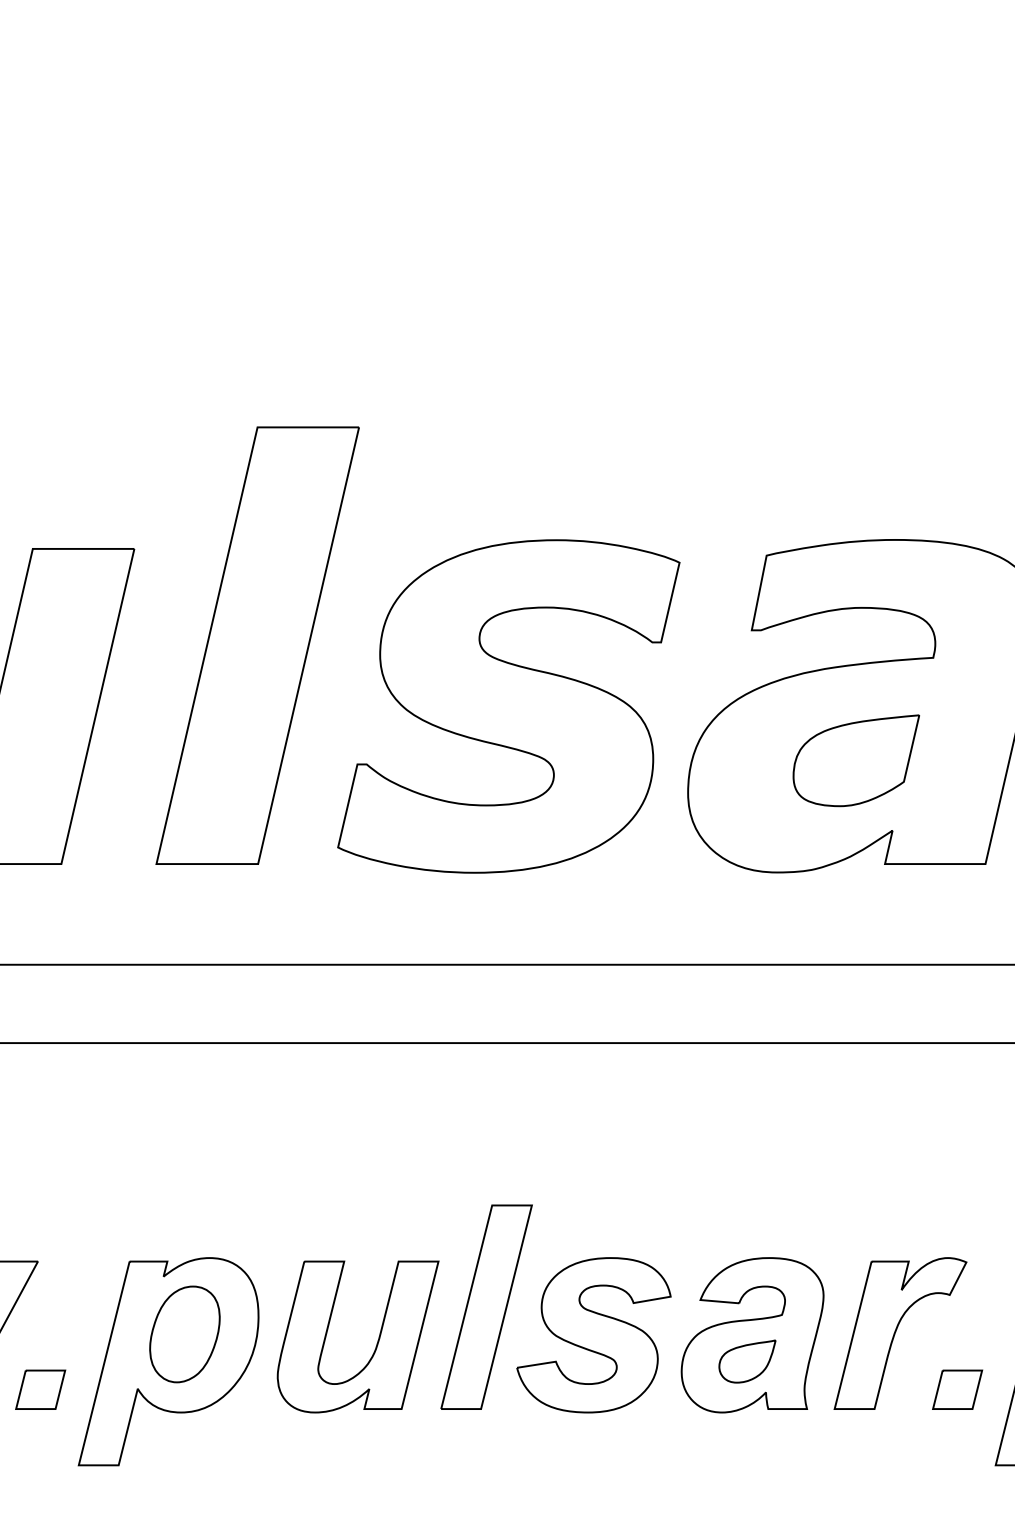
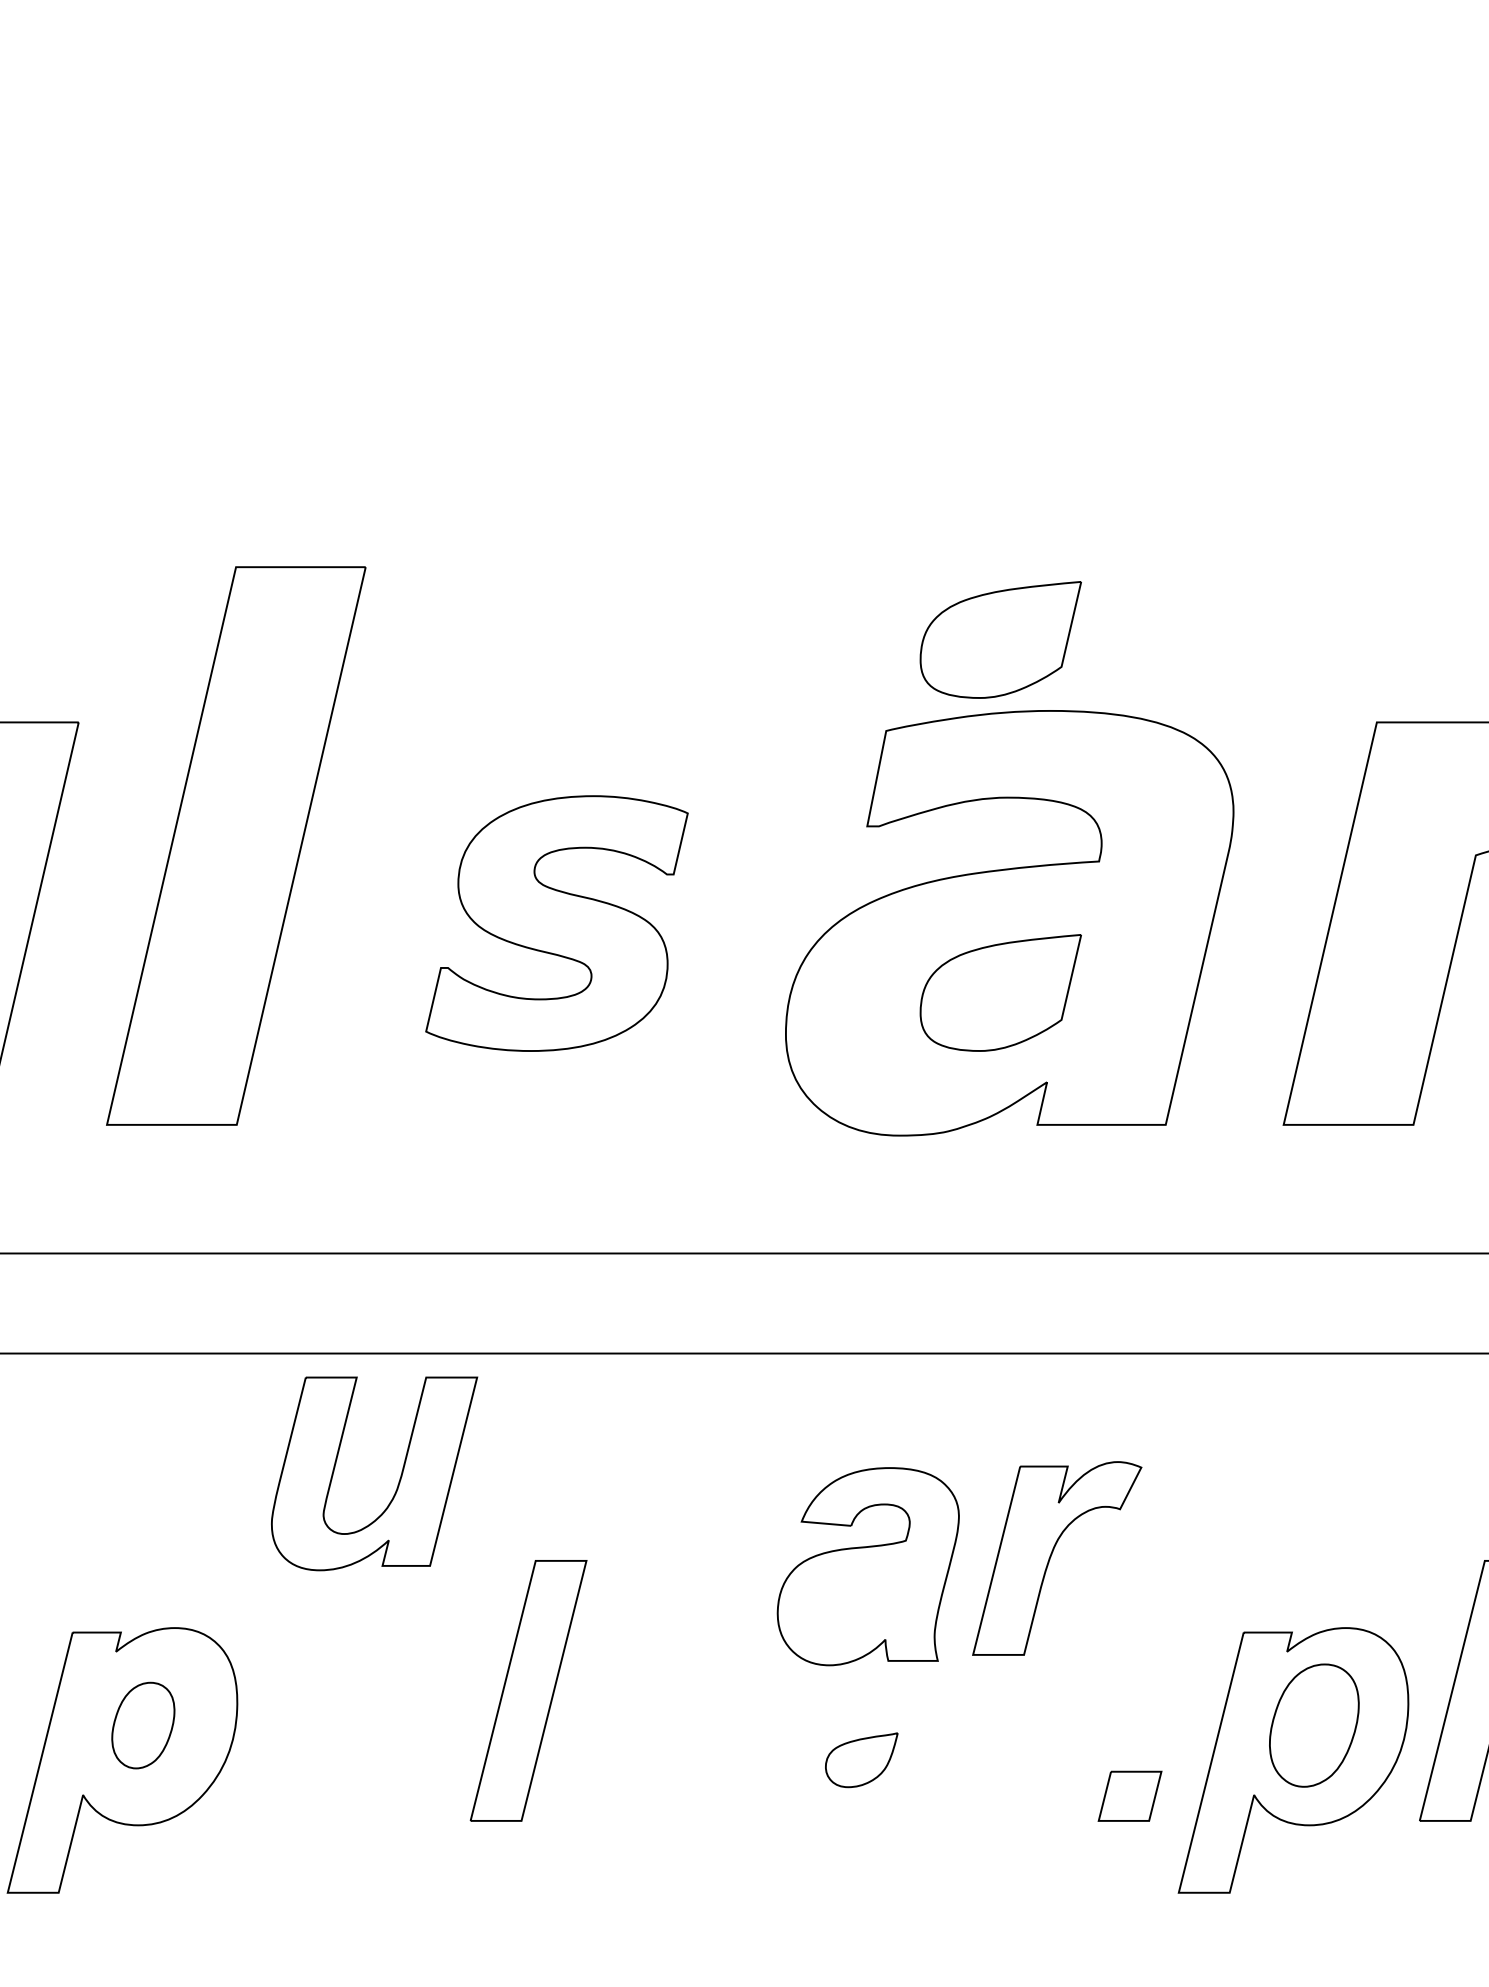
part: (856, 484) -> (1000, 639), added
part: (508, 706) -> (556, 923), size x0.6
part: (896, 1332) -> (1051, 1557), moved
part: (185, 1334) -> (143, 1725), size x0.7
part: (593, 1335) -> (665, 1726), removed
part: (751, 1335) -> (867, 1566), moved
part: (376, 1342) -> (398, 1481), moved

